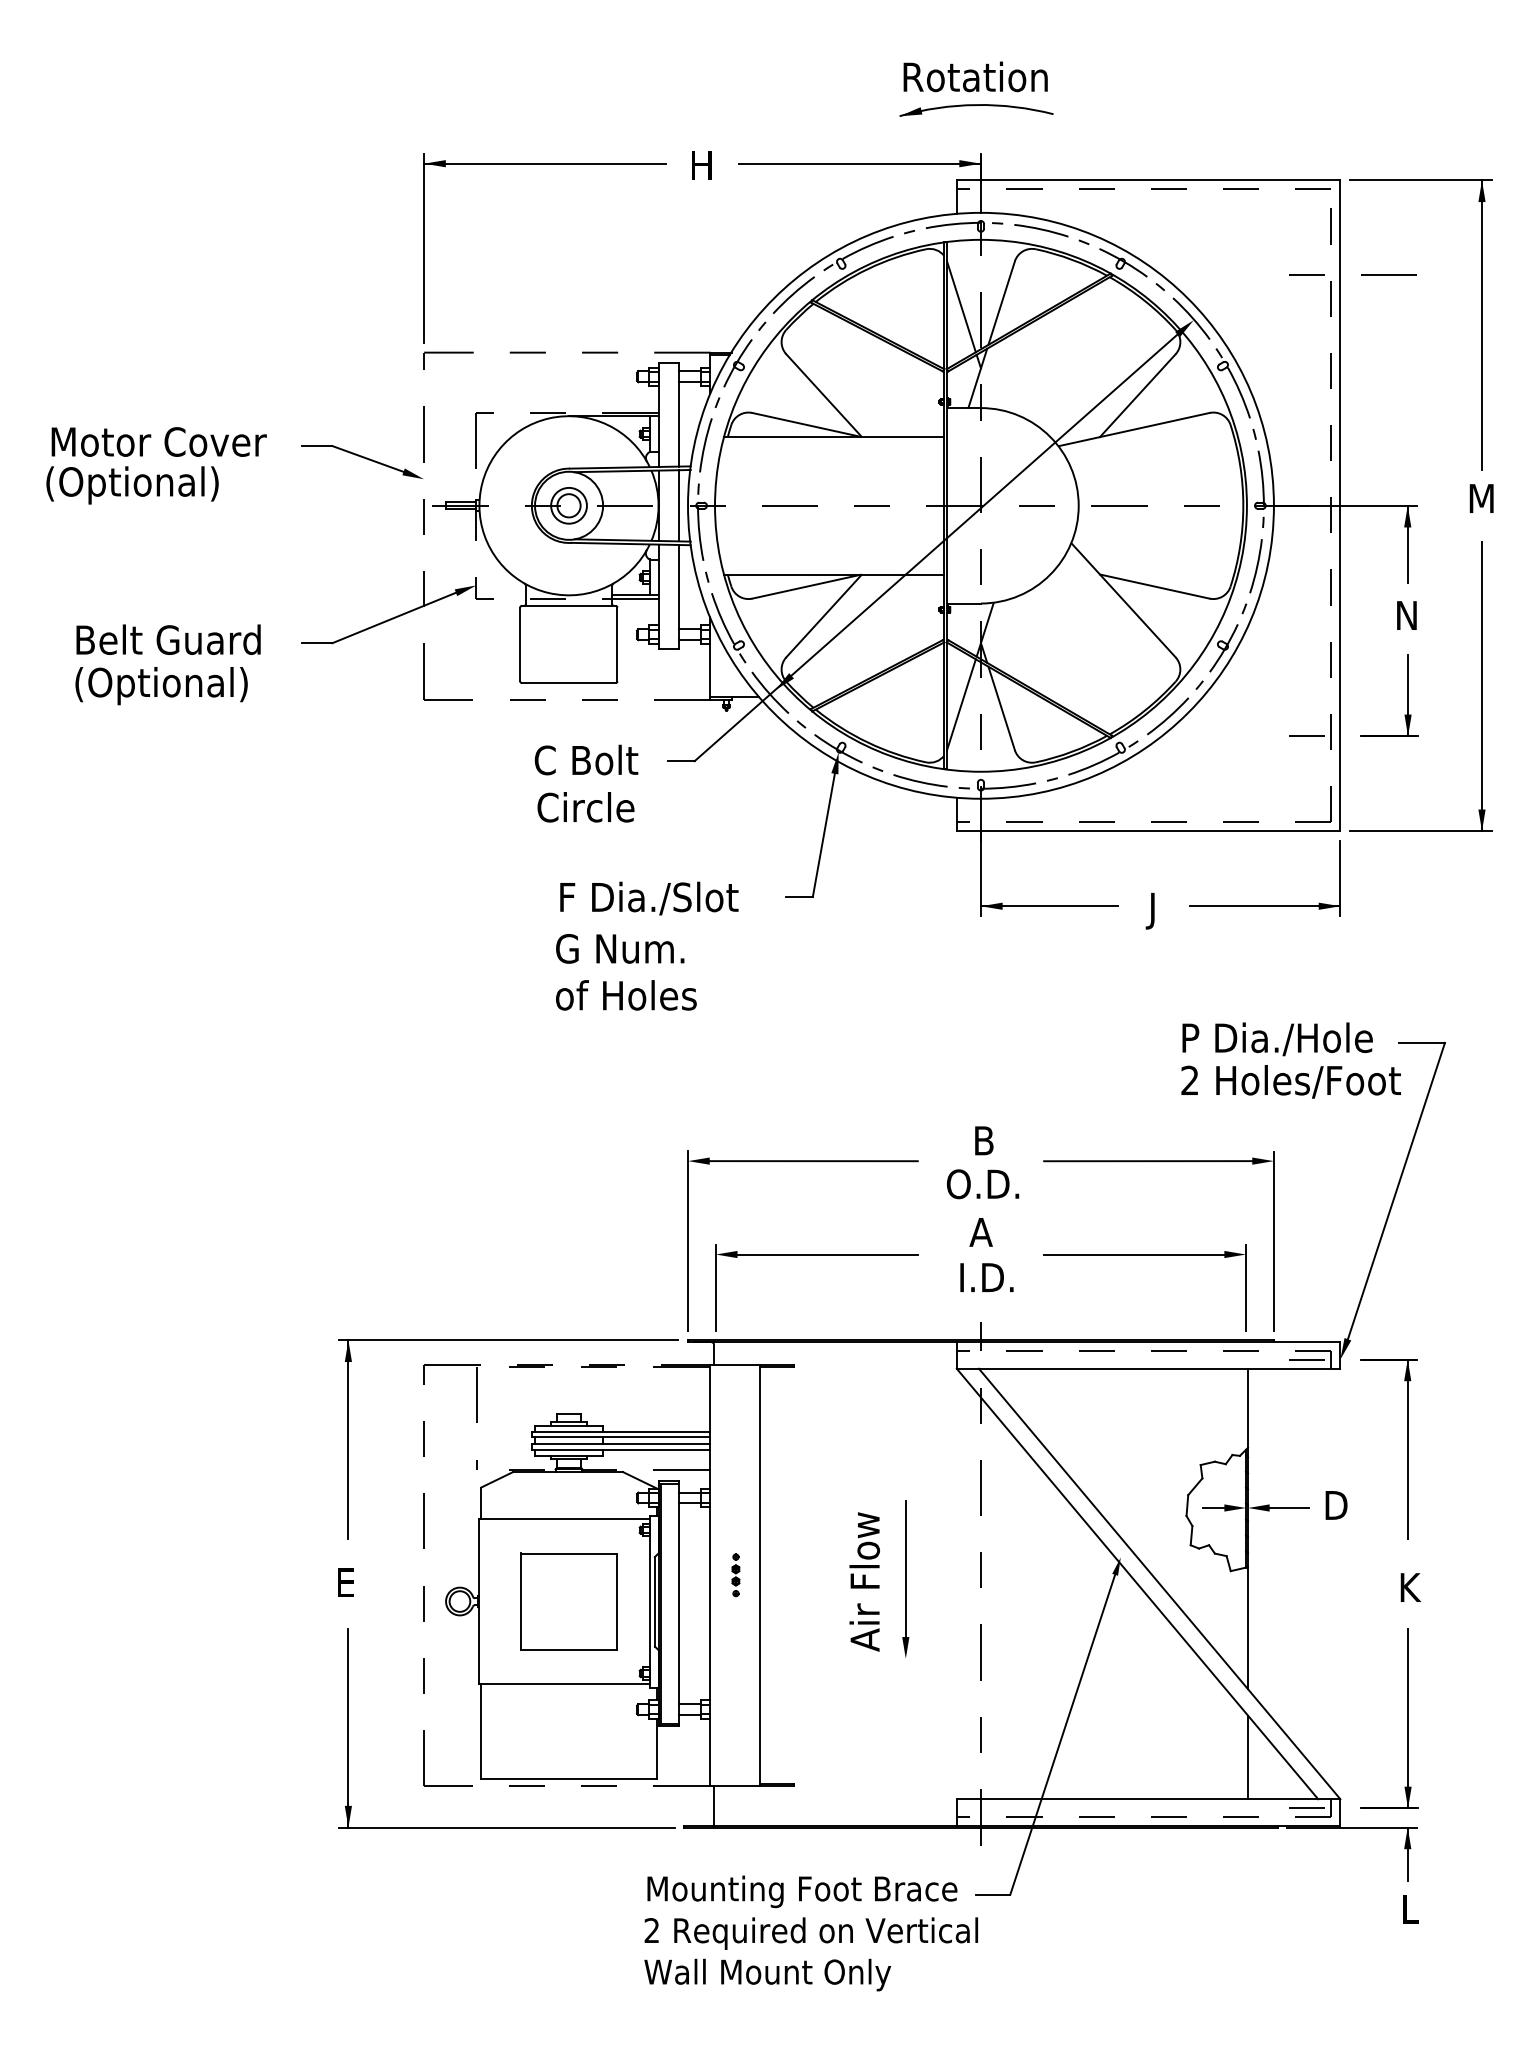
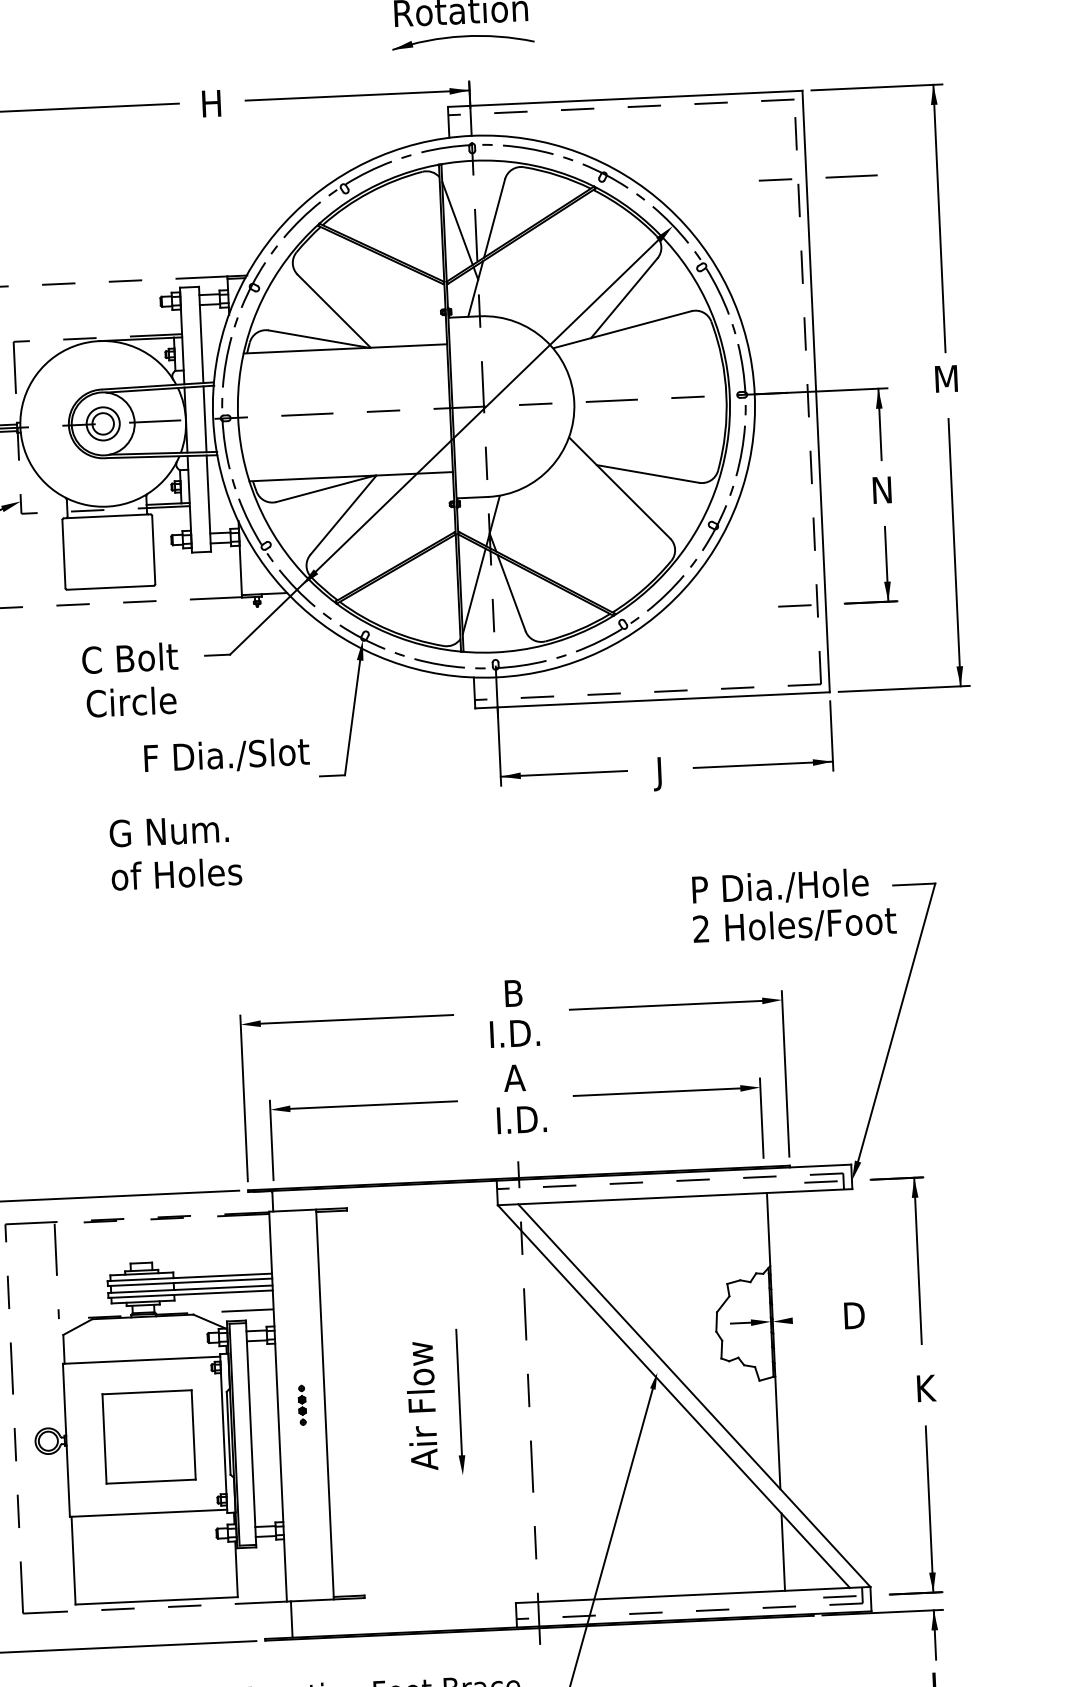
text: (649, 898) -> (227, 756), moved
text: (982, 1184) -> (513, 1033), O.D. -> I.D.
line: (1289, 1508) -> (811, 1320), removed

